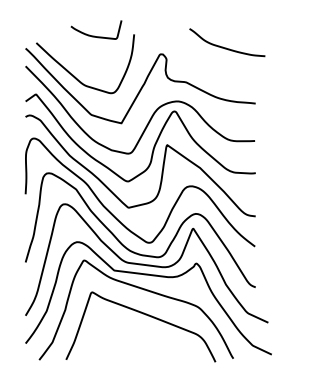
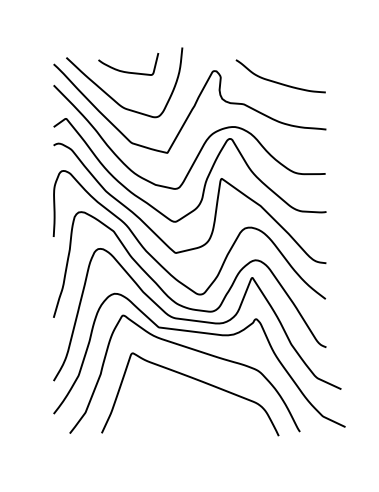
curve: (96, 36) -> (128, 71), moved
curve: (227, 47) -> (280, 82), moved

